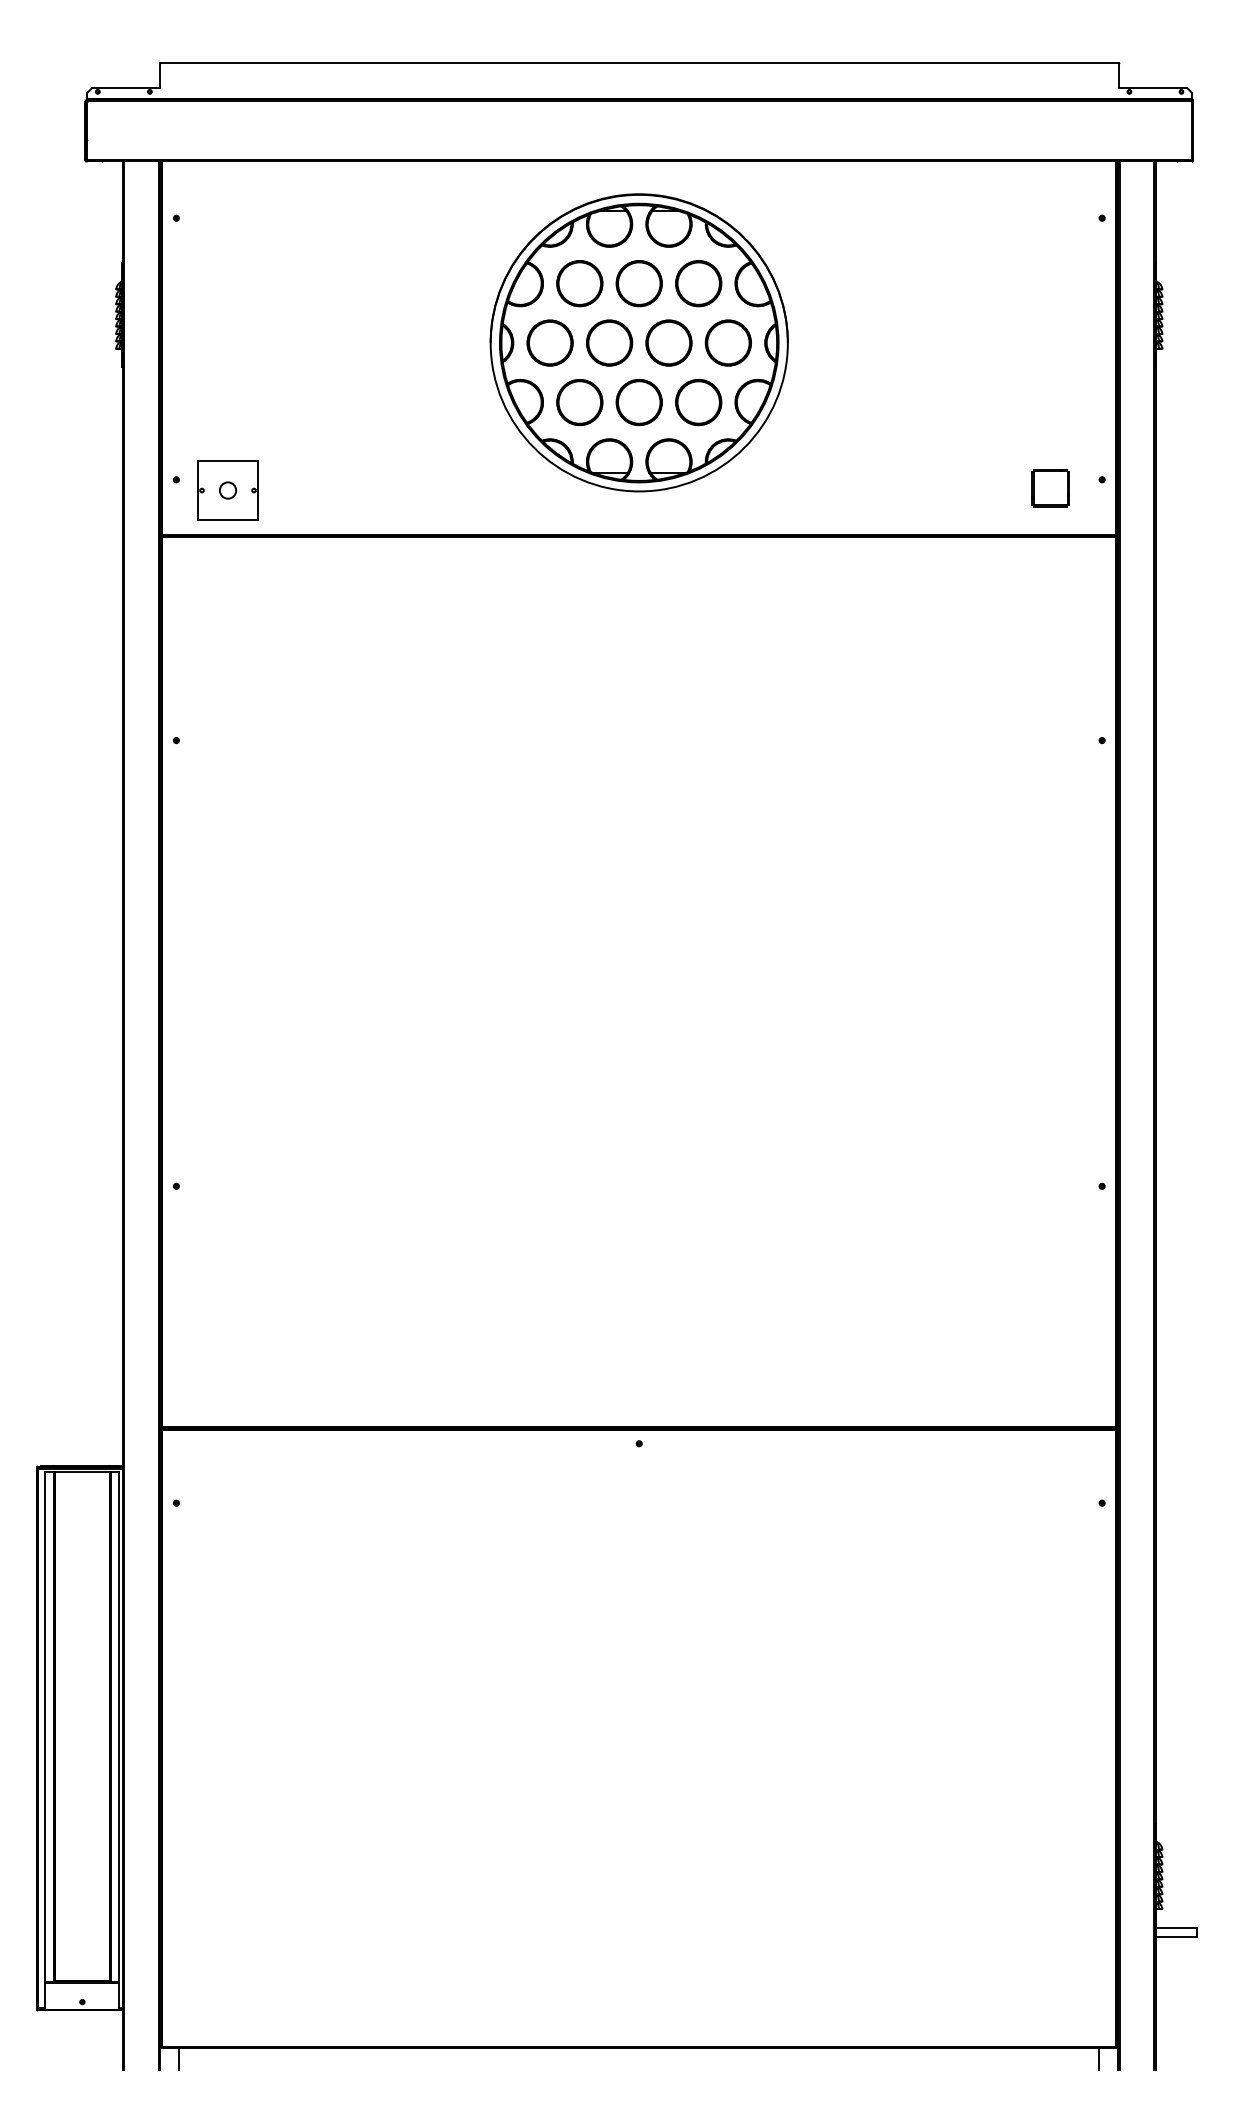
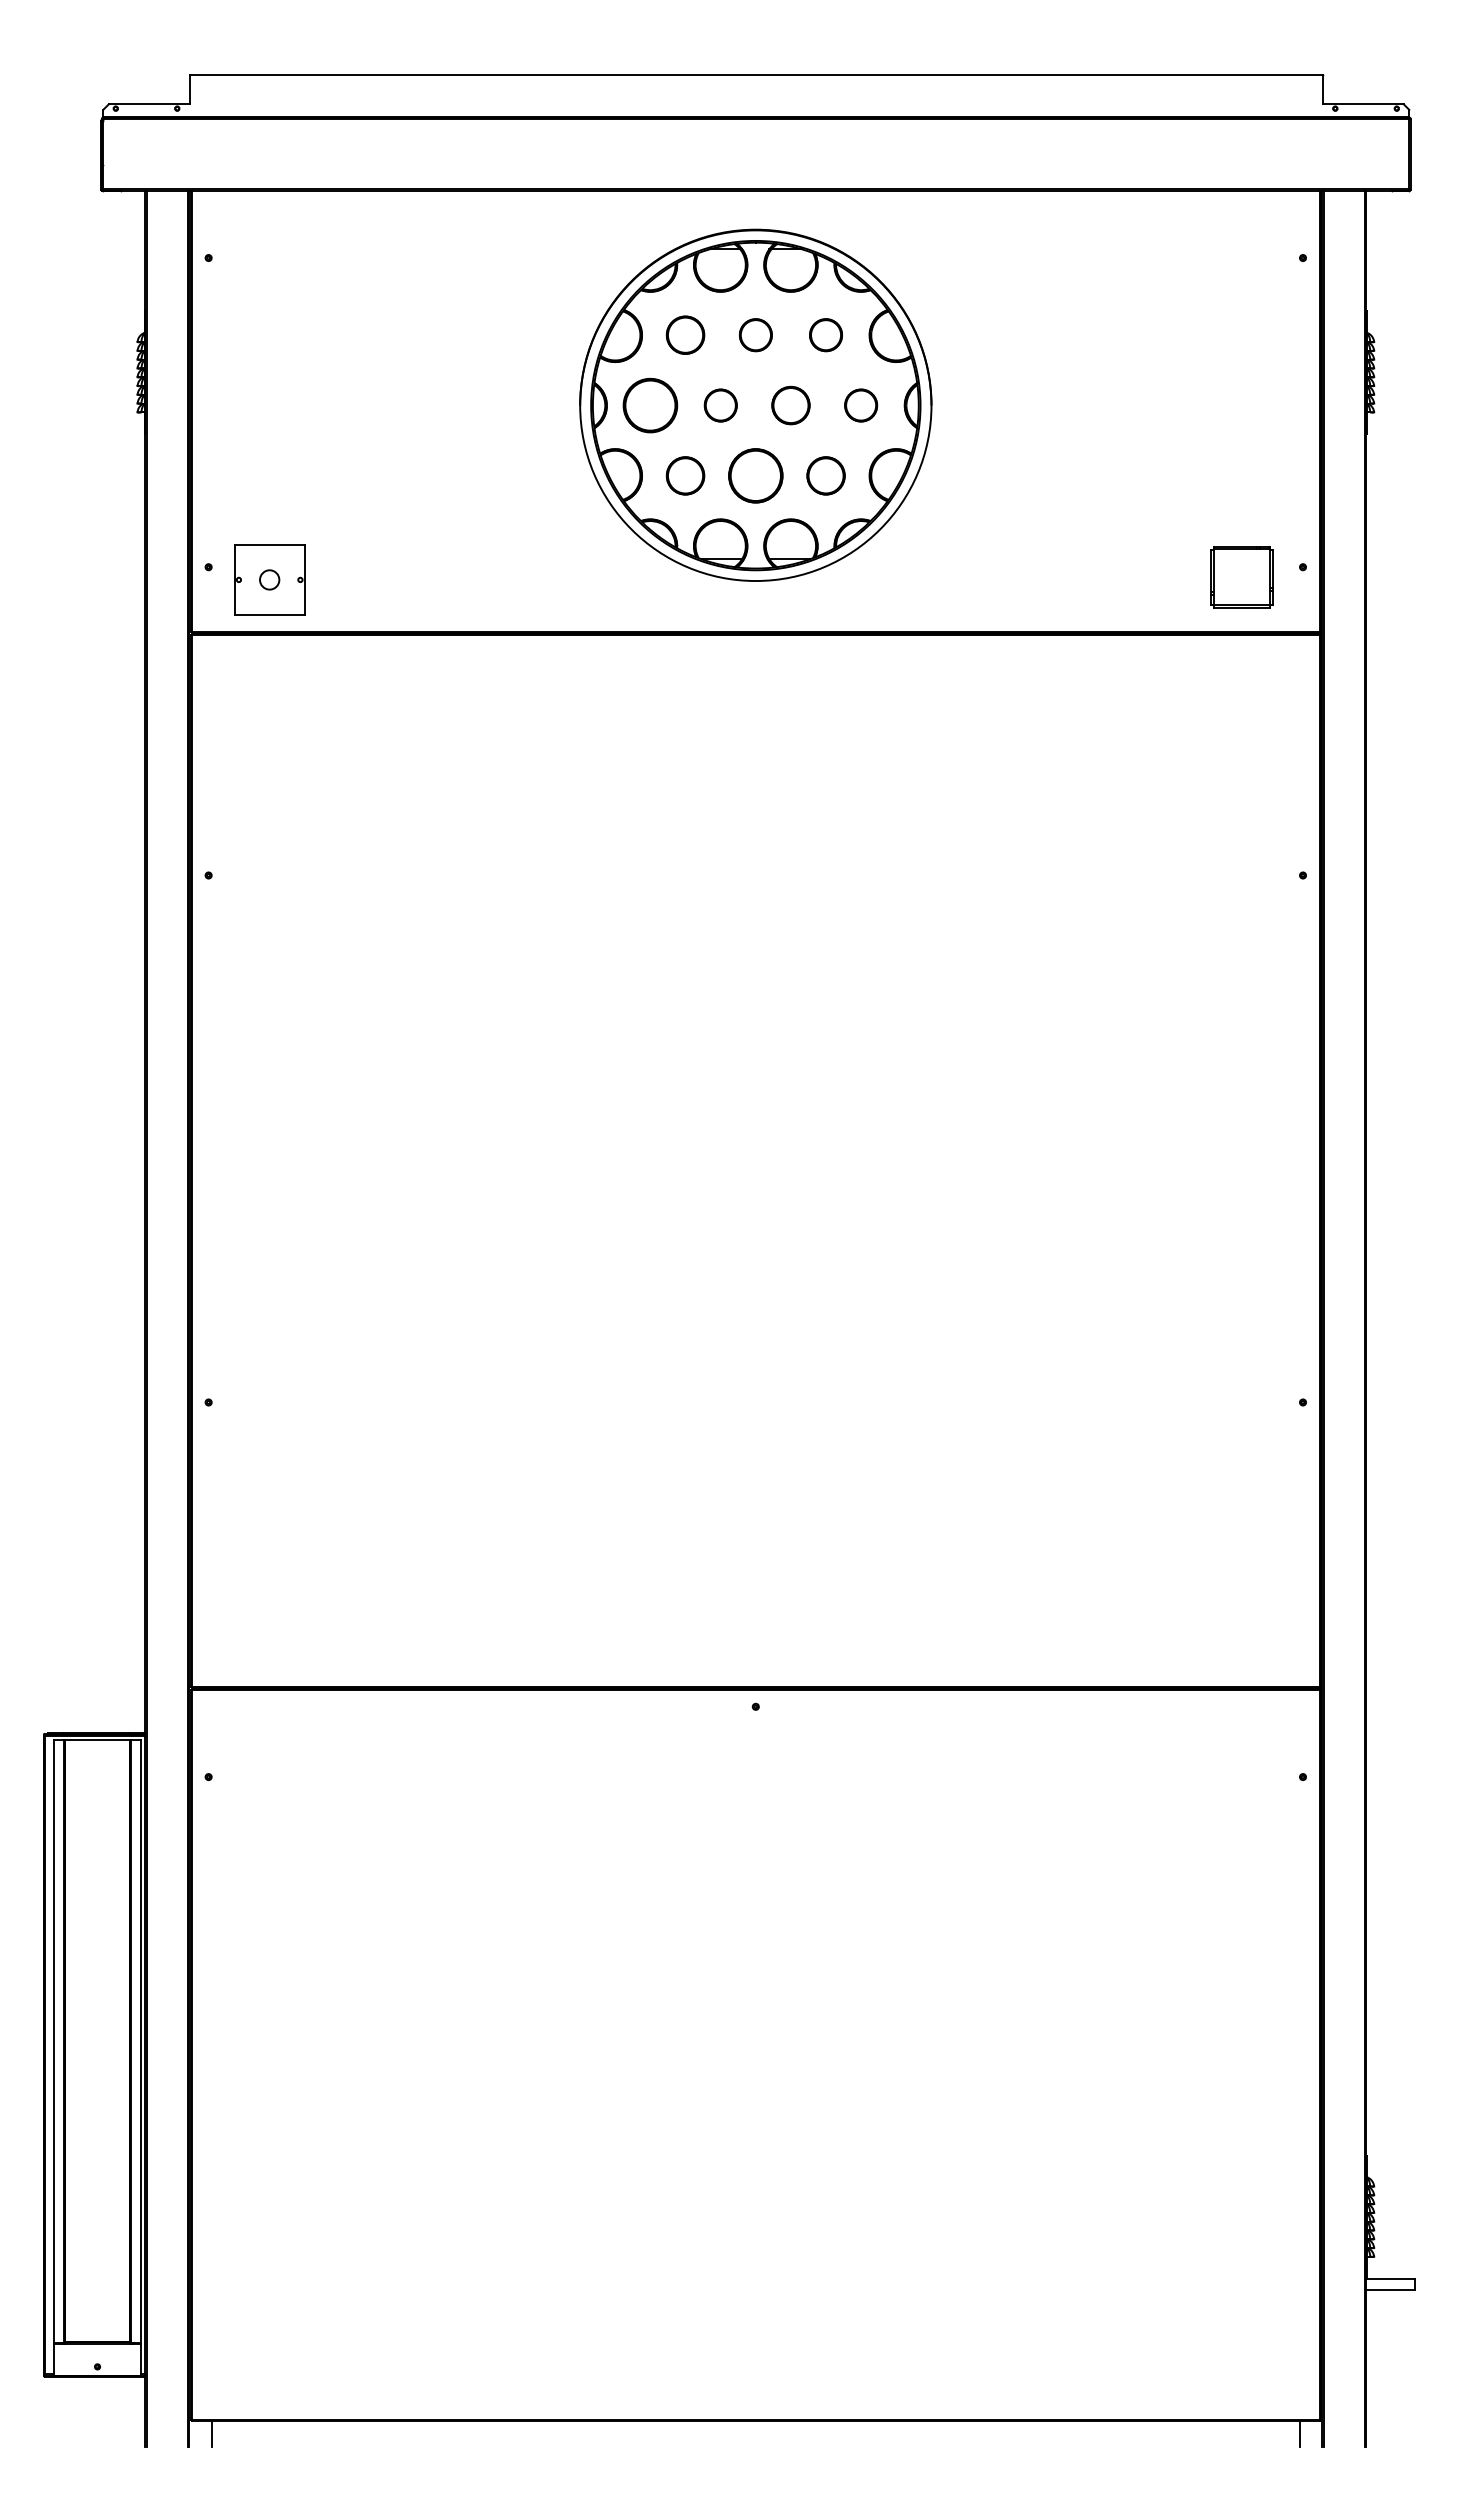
part: (579, 282) -> (685, 334), size x0.7
part: (638, 282) -> (755, 334), size x0.6
part: (698, 282) -> (825, 334), size x0.6
part: (609, 342) -> (720, 405), size x0.6
part: (668, 342) -> (790, 405), size x0.7
part: (727, 342) -> (860, 405), size x0.6
part: (579, 402) -> (685, 475), size x0.7
part: (698, 402) -> (825, 475), size x0.7
part: (1050, 487) -> (1241, 576), size x1.4

